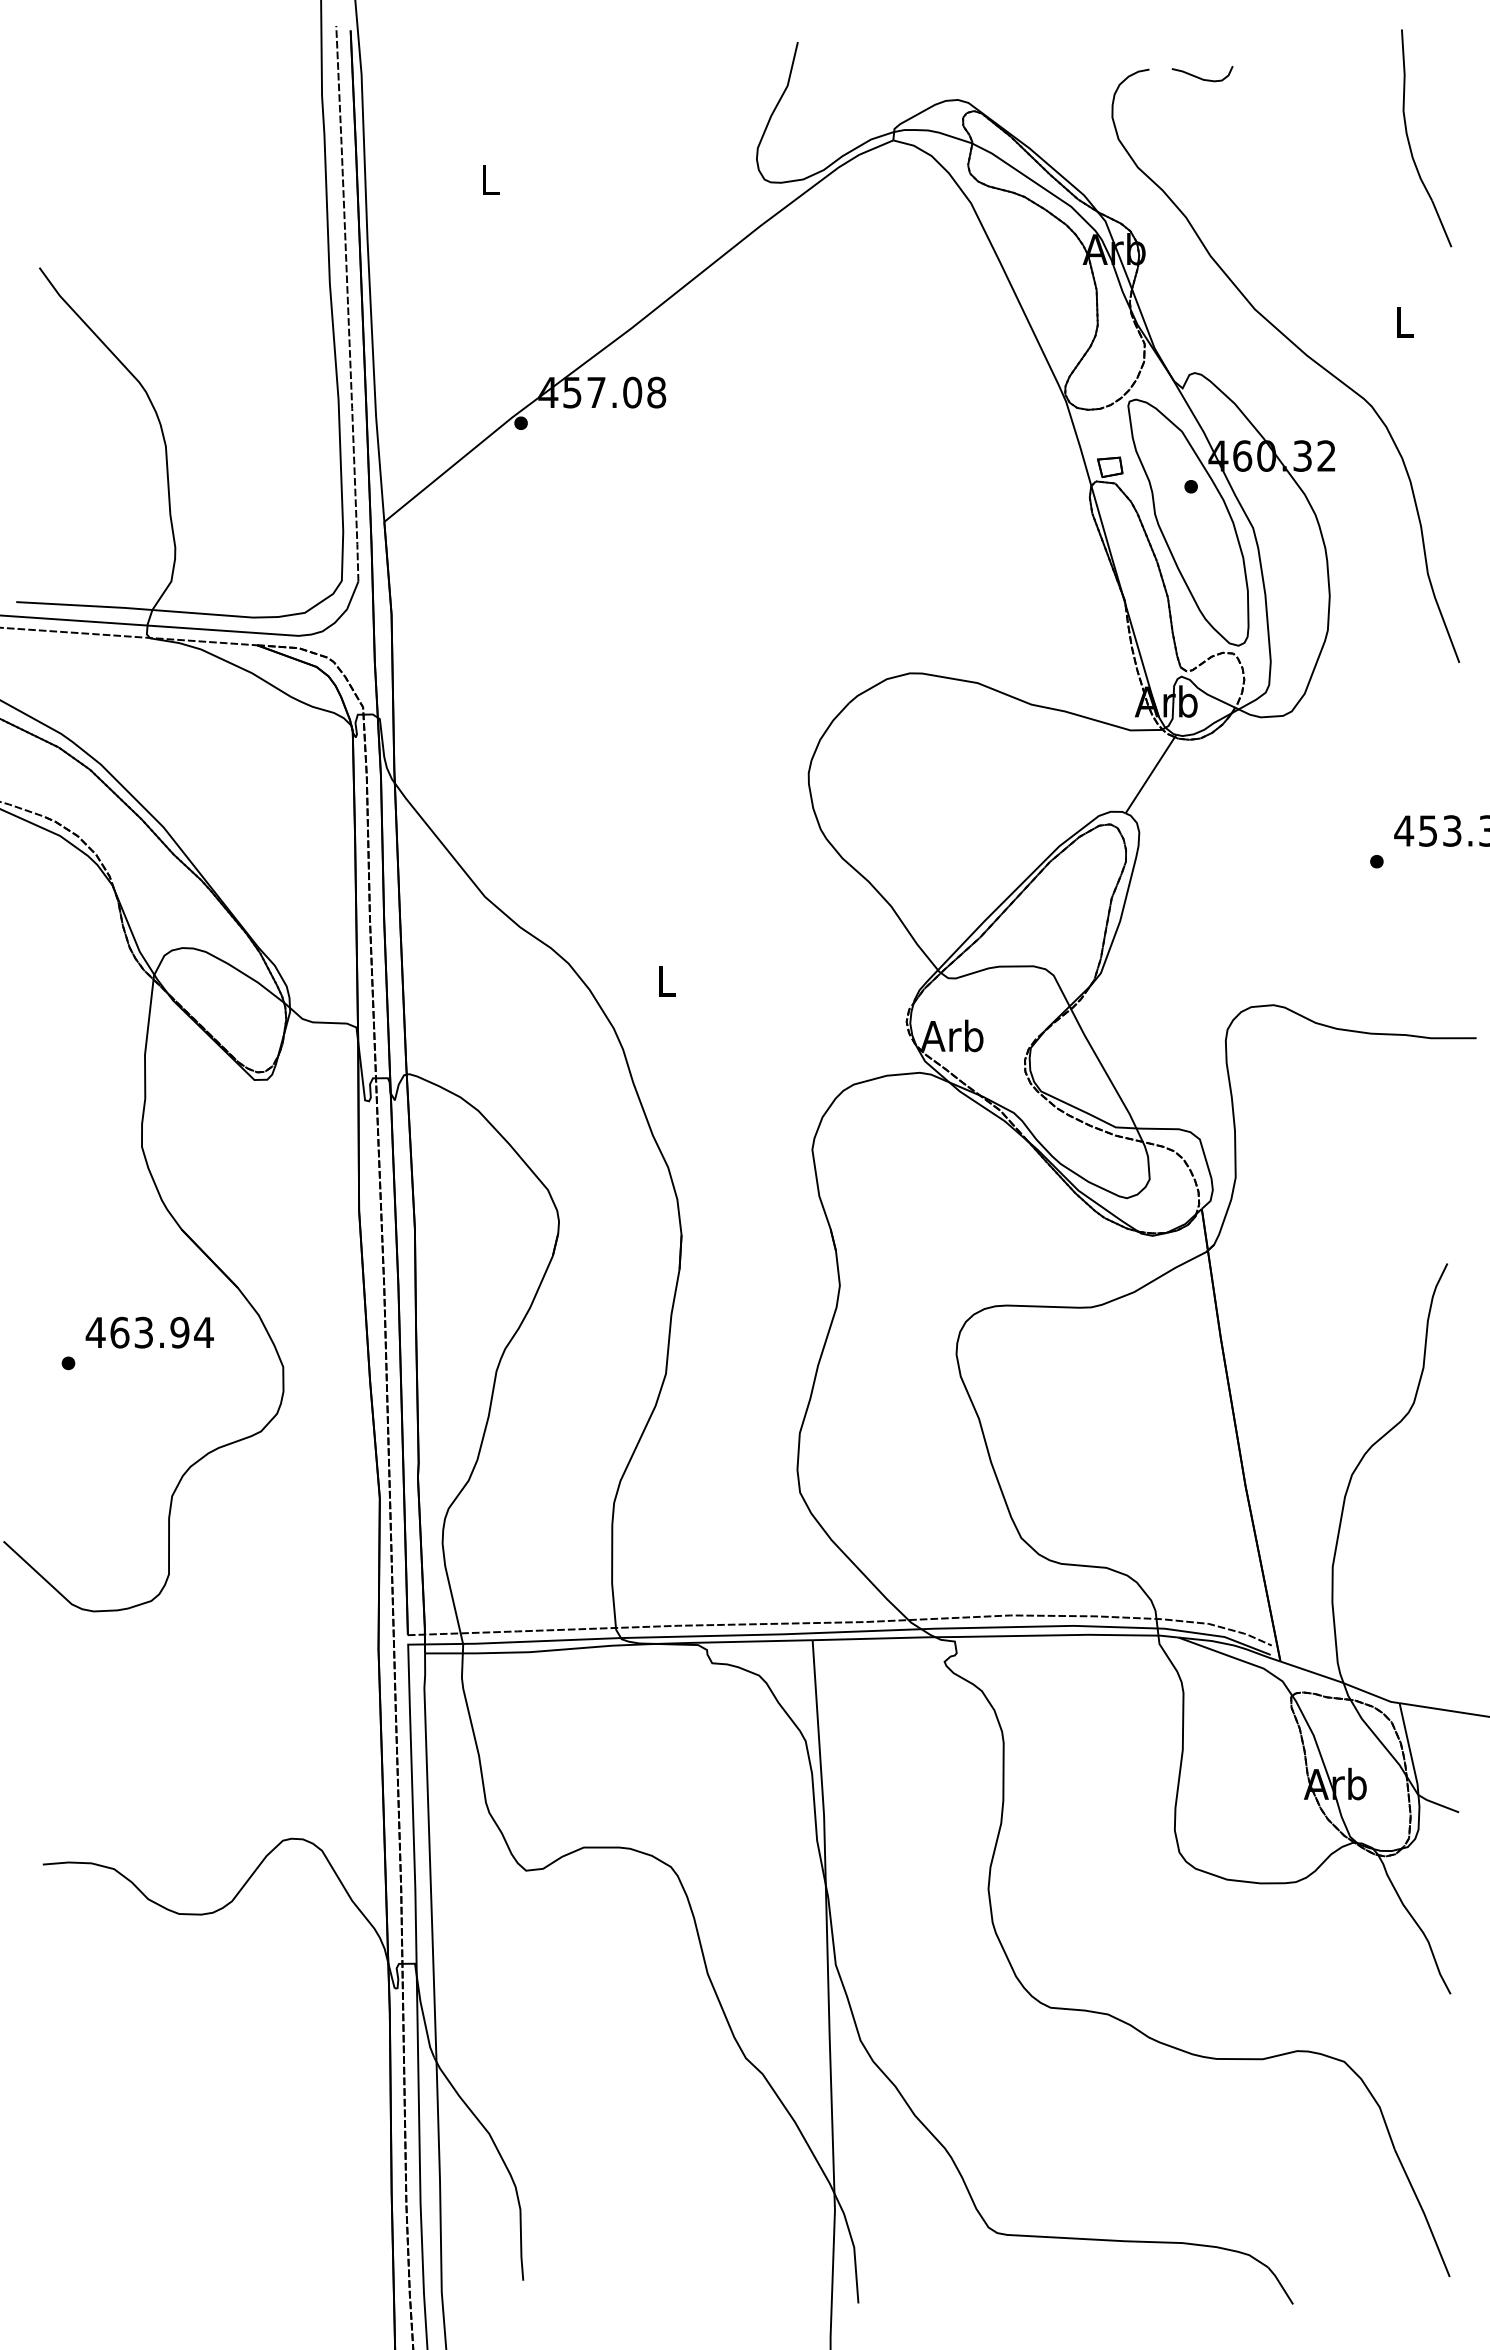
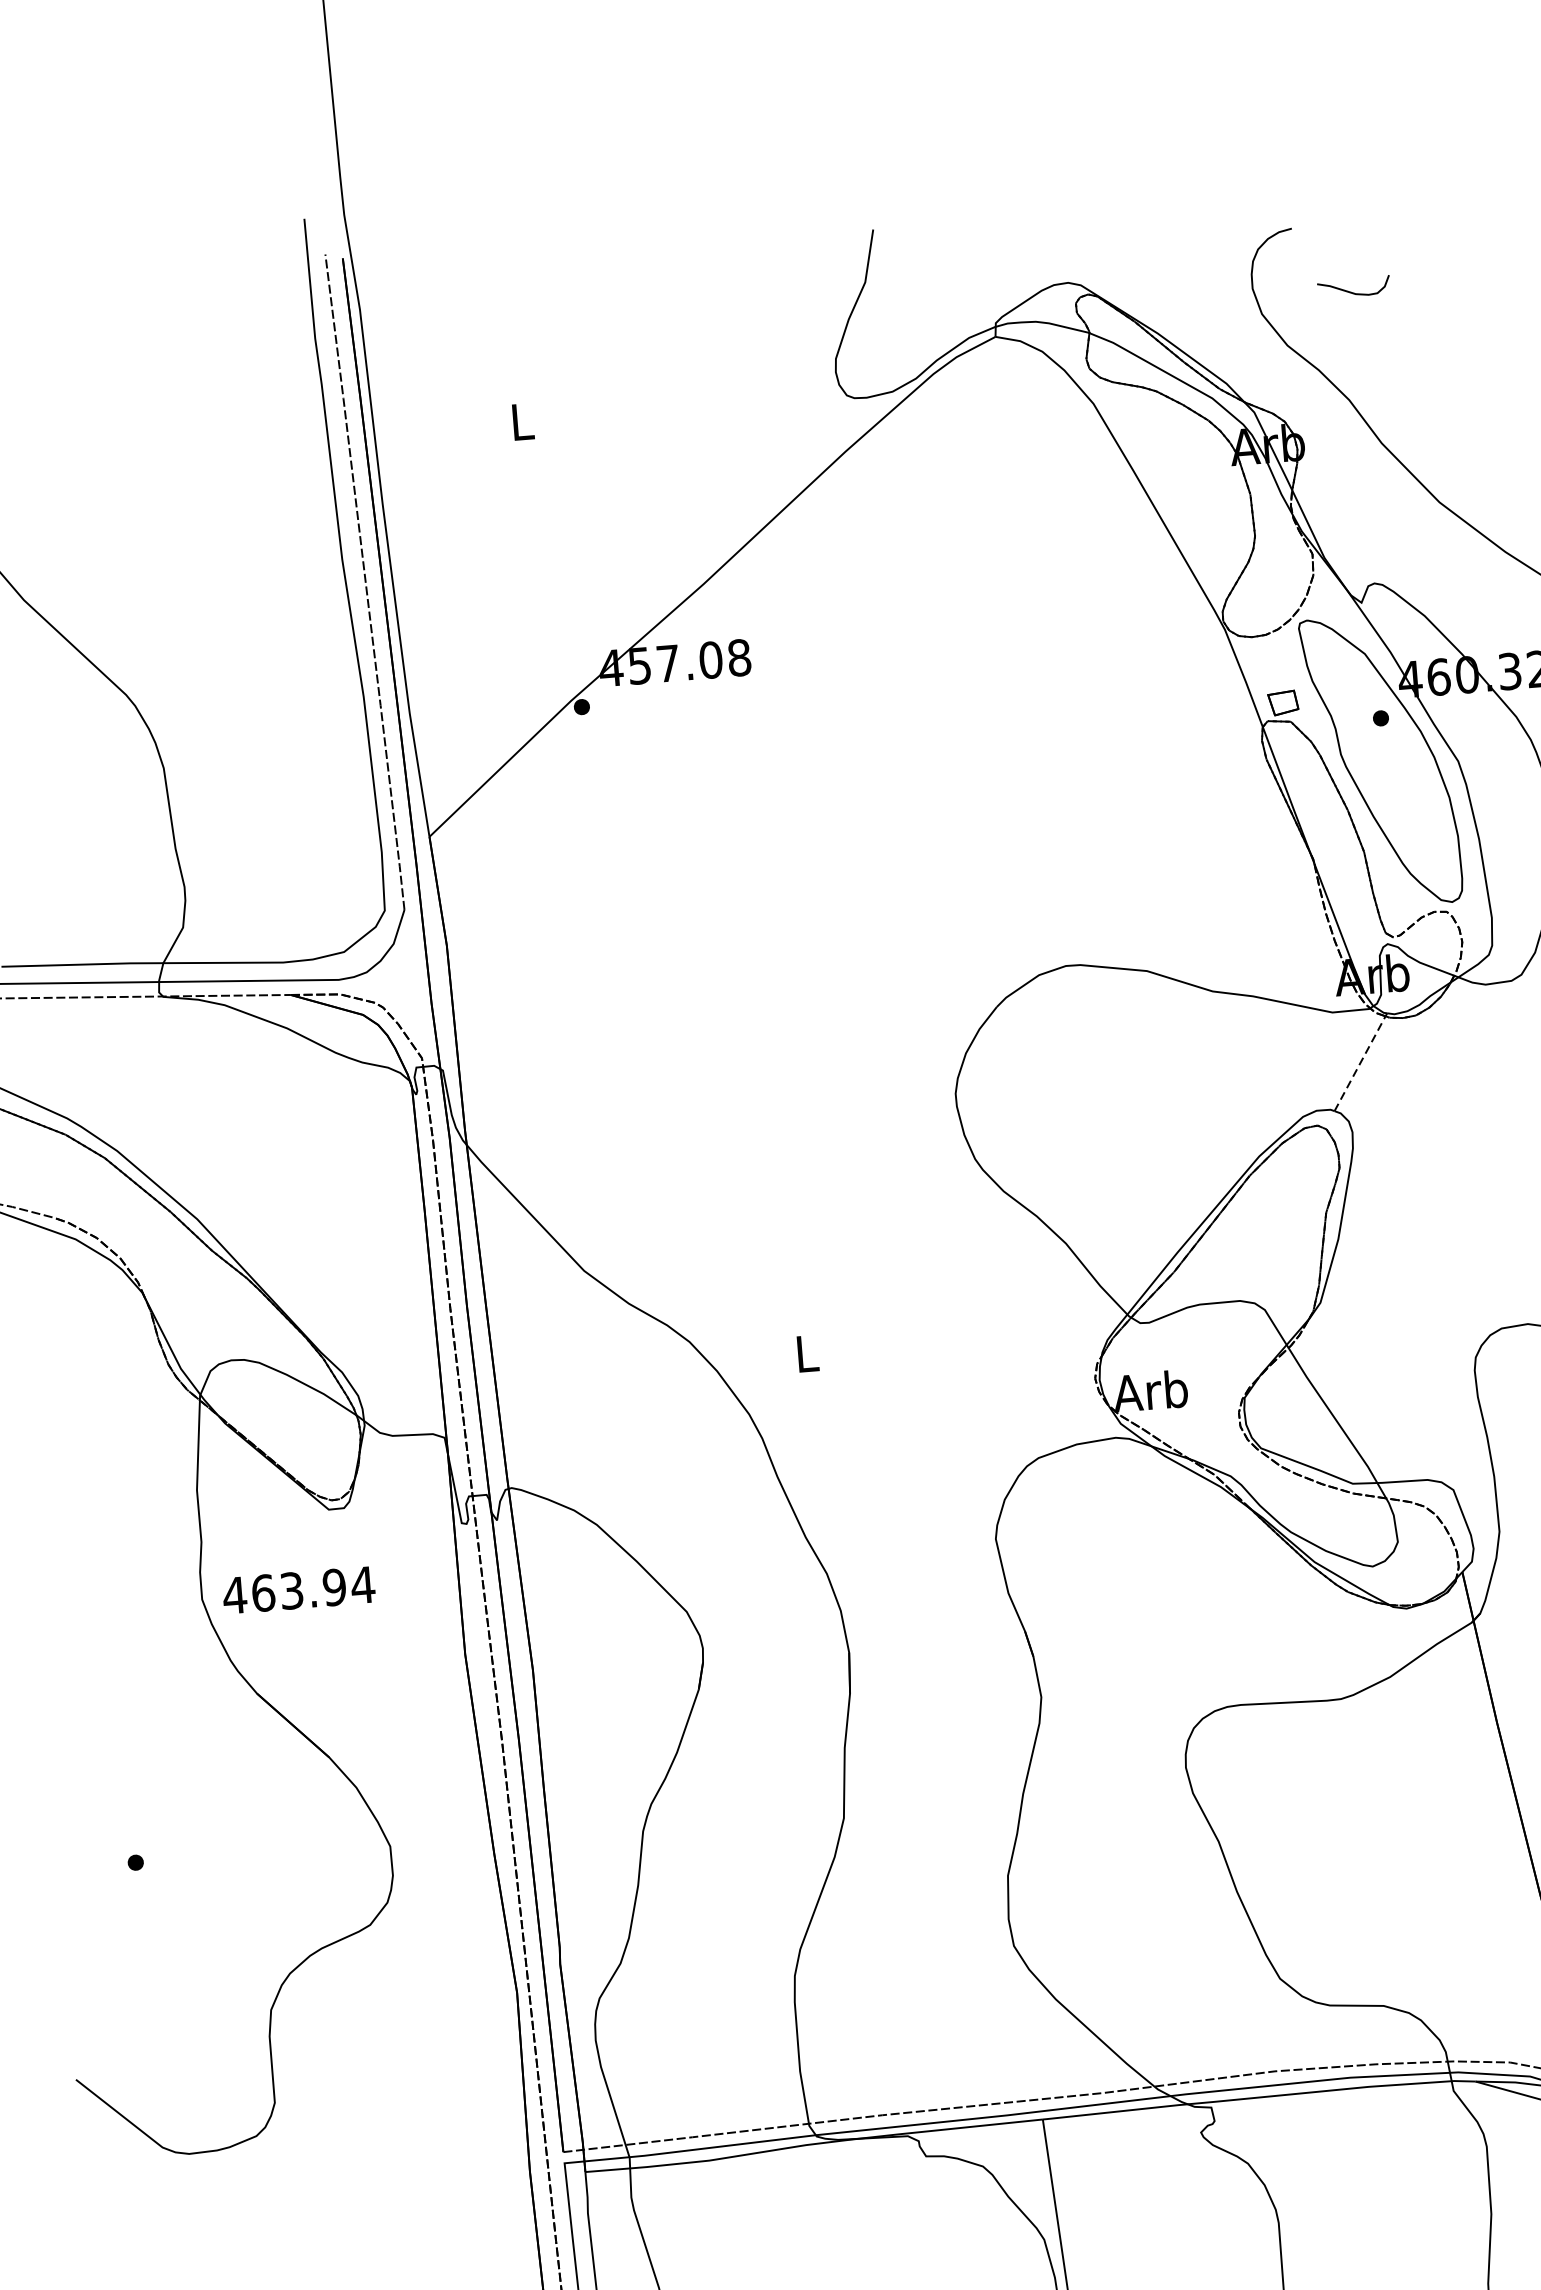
curve: (1200, 77) -> (1351, 291), moved
line: (1150, 774) -> (1360, 1062), solid -> dashed
text: (149, 1332) -> (298, 1590), moved

